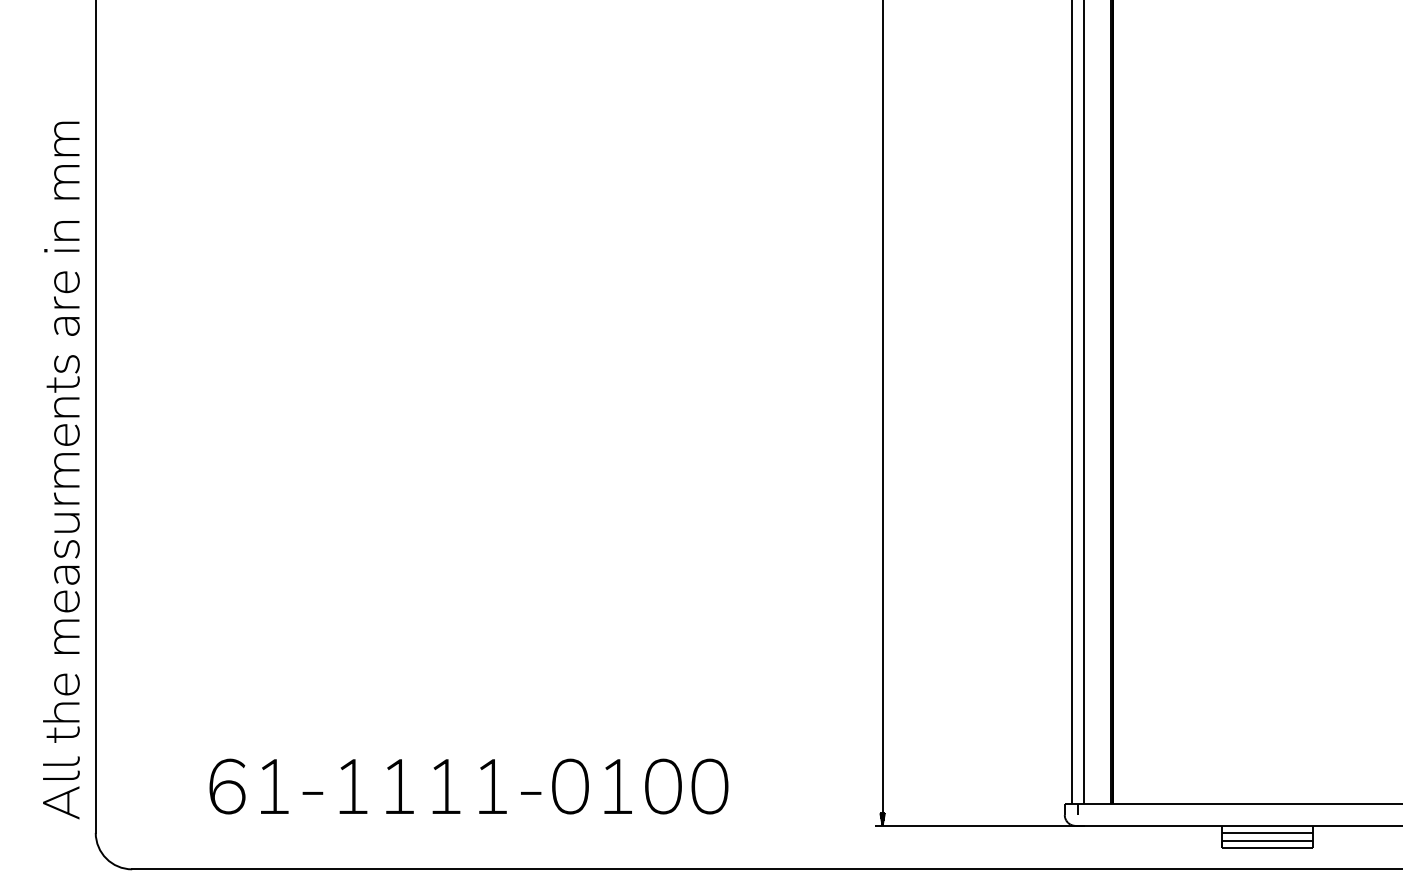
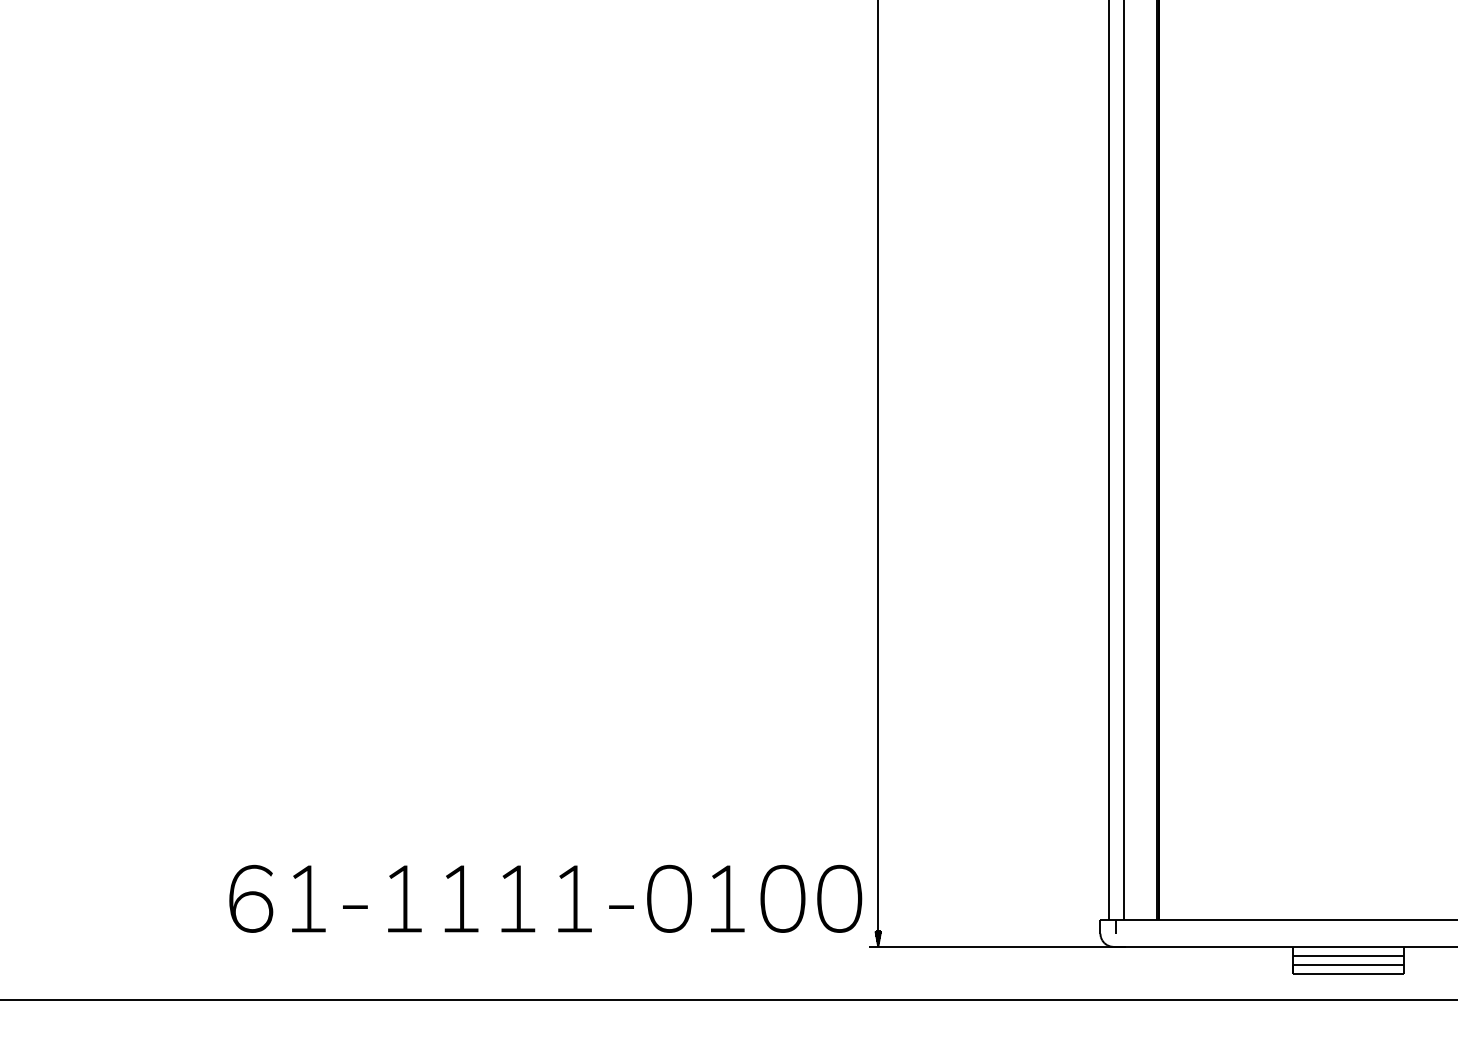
text: (468, 786) -> (545, 898), moved

